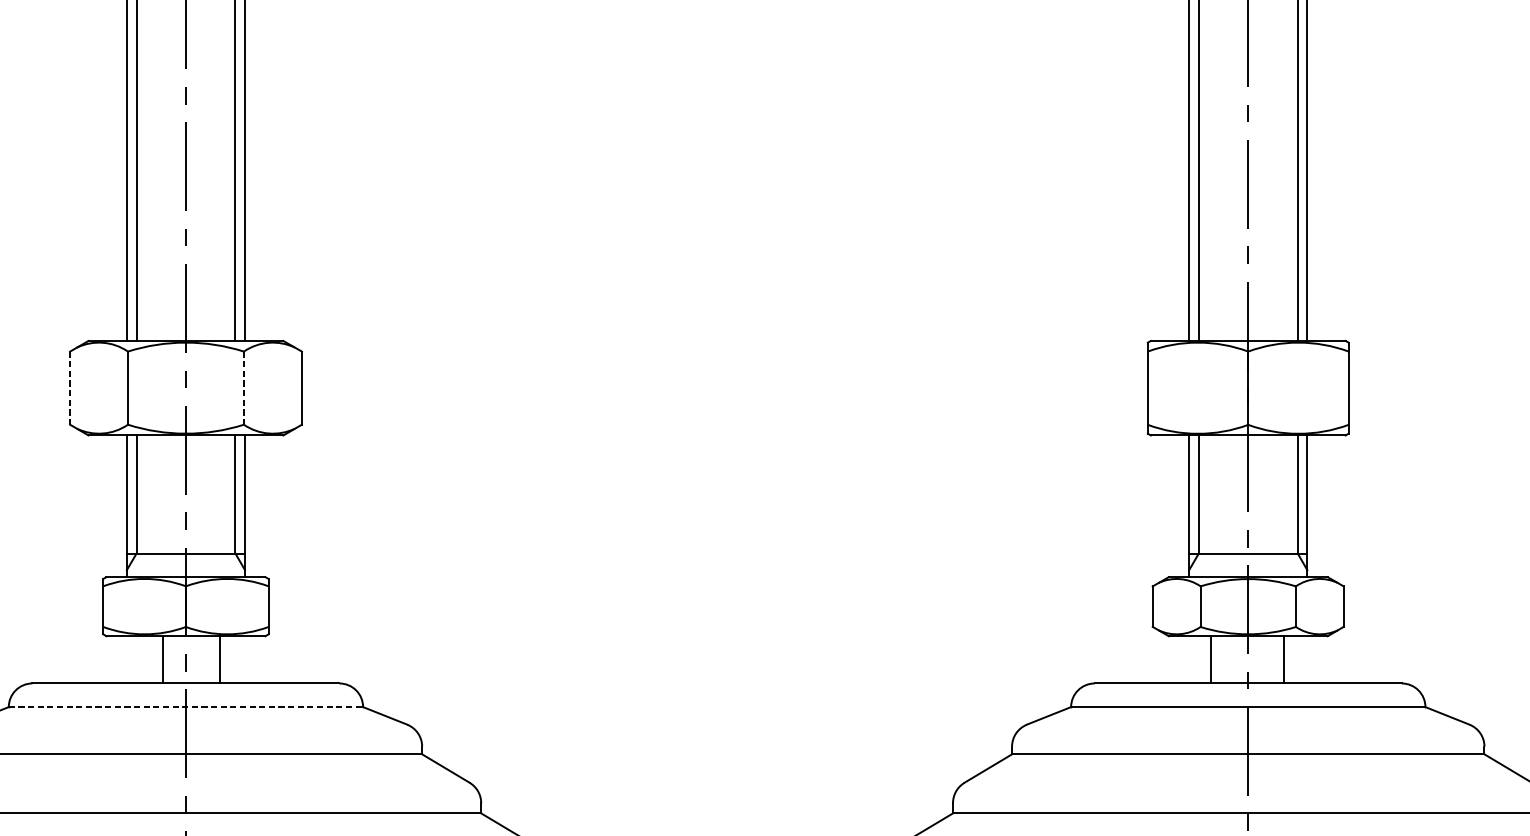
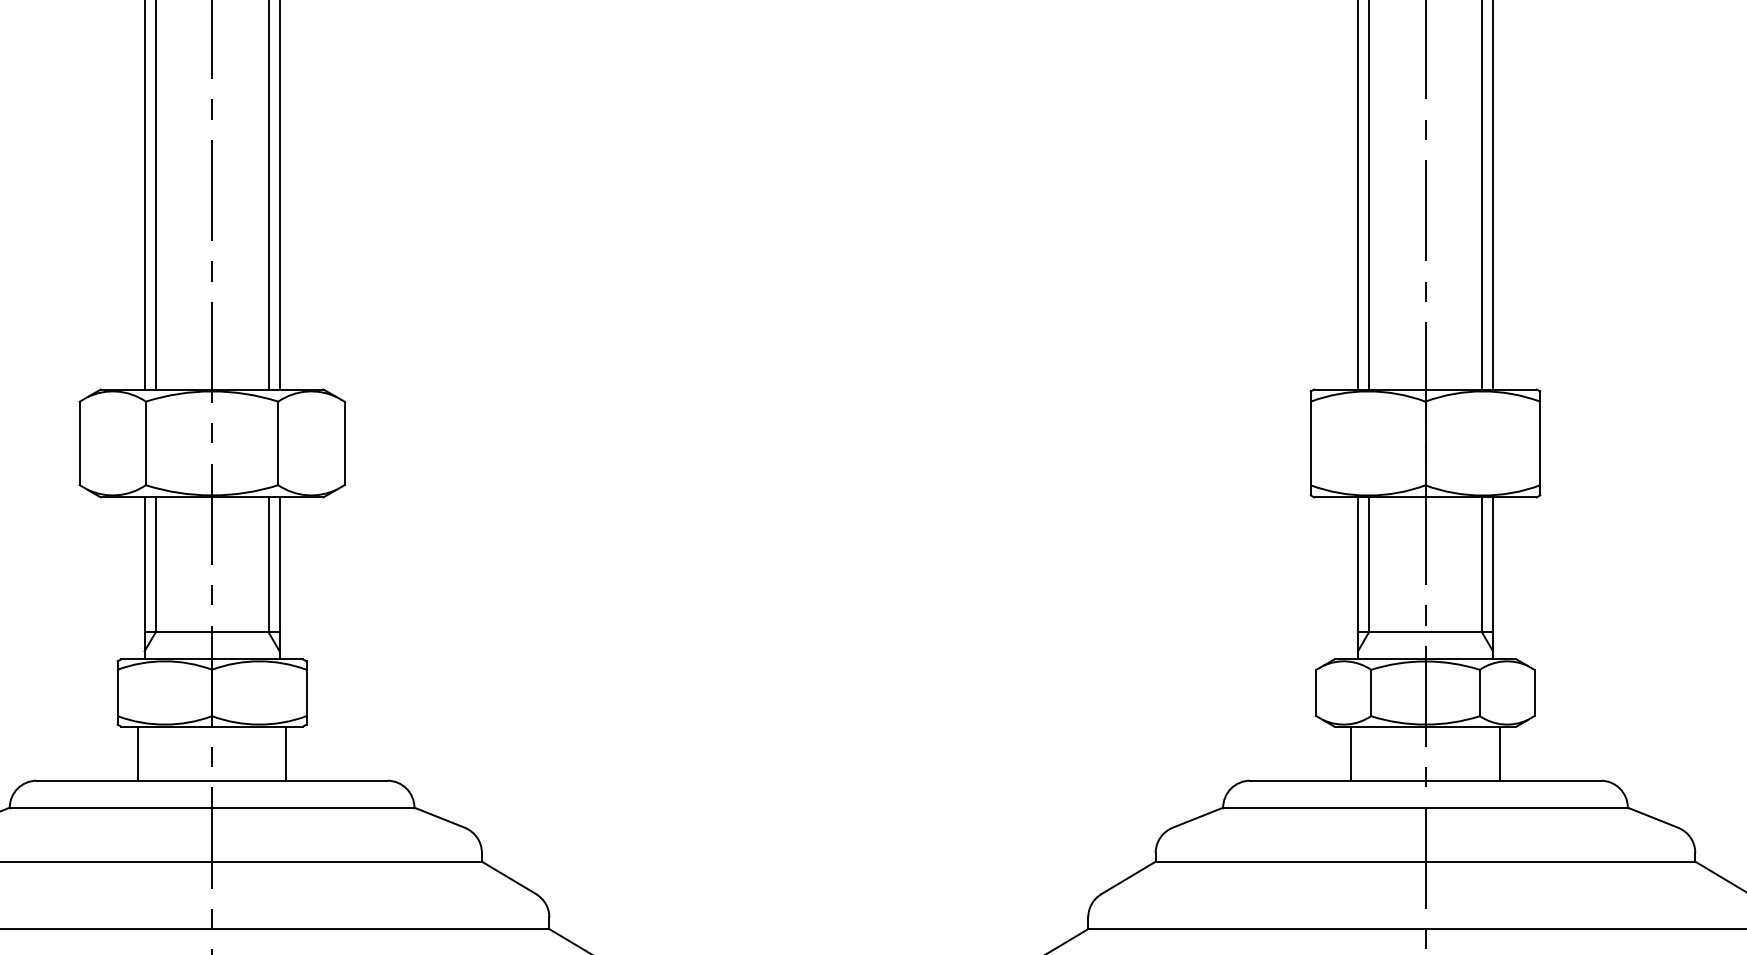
line: (69, 388) -> (79, 443), dashed -> solid
line: (244, 388) -> (278, 443), dashed -> solid
line: (162, 659) -> (137, 753), moved
line: (220, 659) -> (286, 753), moved
line: (1211, 659) -> (1351, 753), moved
line: (1284, 659) -> (1499, 753), moved
line: (186, 706) -> (212, 807), dashed -> solid

